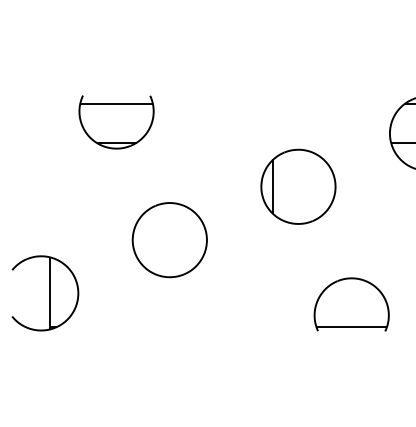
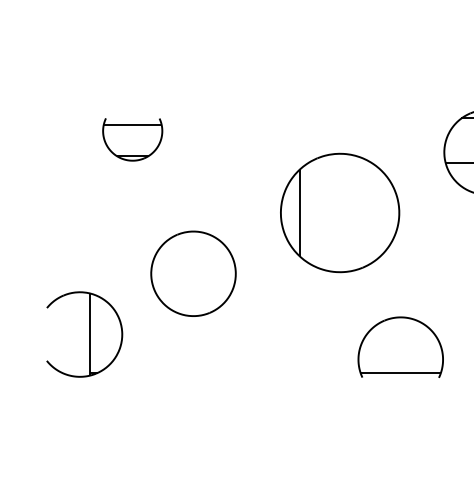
part: (116, 122) -> (132, 139), size x0.7
part: (297, 187) -> (339, 213), size x1.4
part: (45, 293) -> (84, 334), moved

